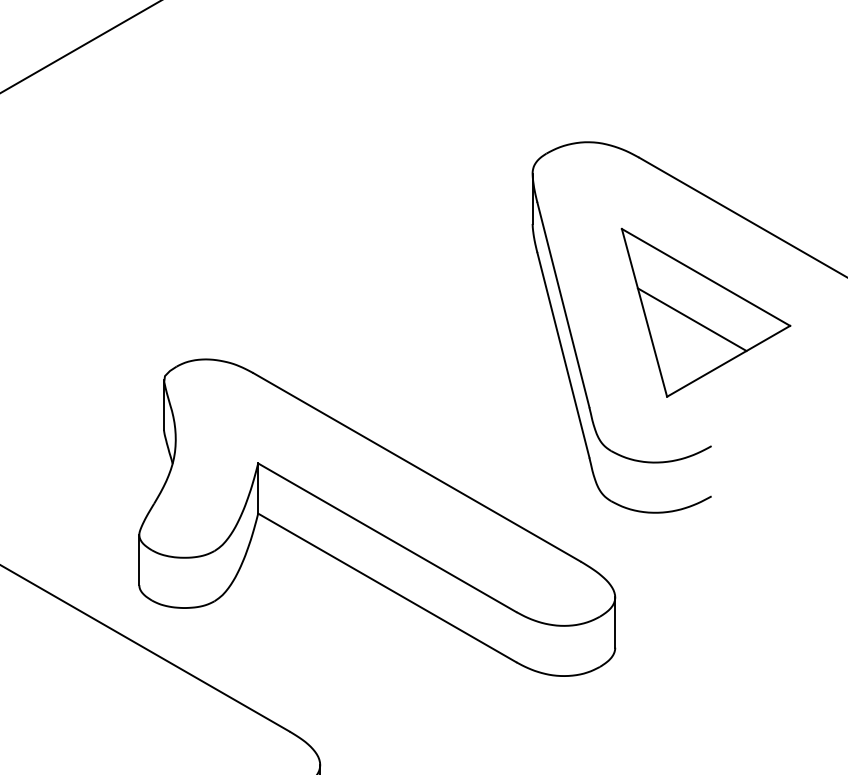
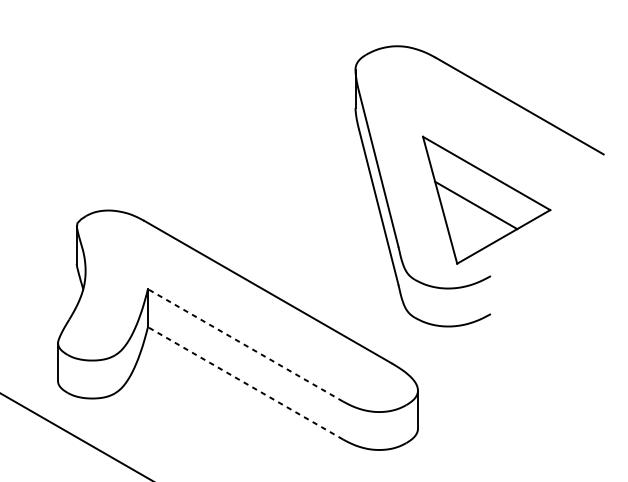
part: (705, 312) -> (486, 199), moved
line: (387, 537) -> (245, 345), solid -> dashed
line: (387, 587) -> (245, 383), solid -> dashed

